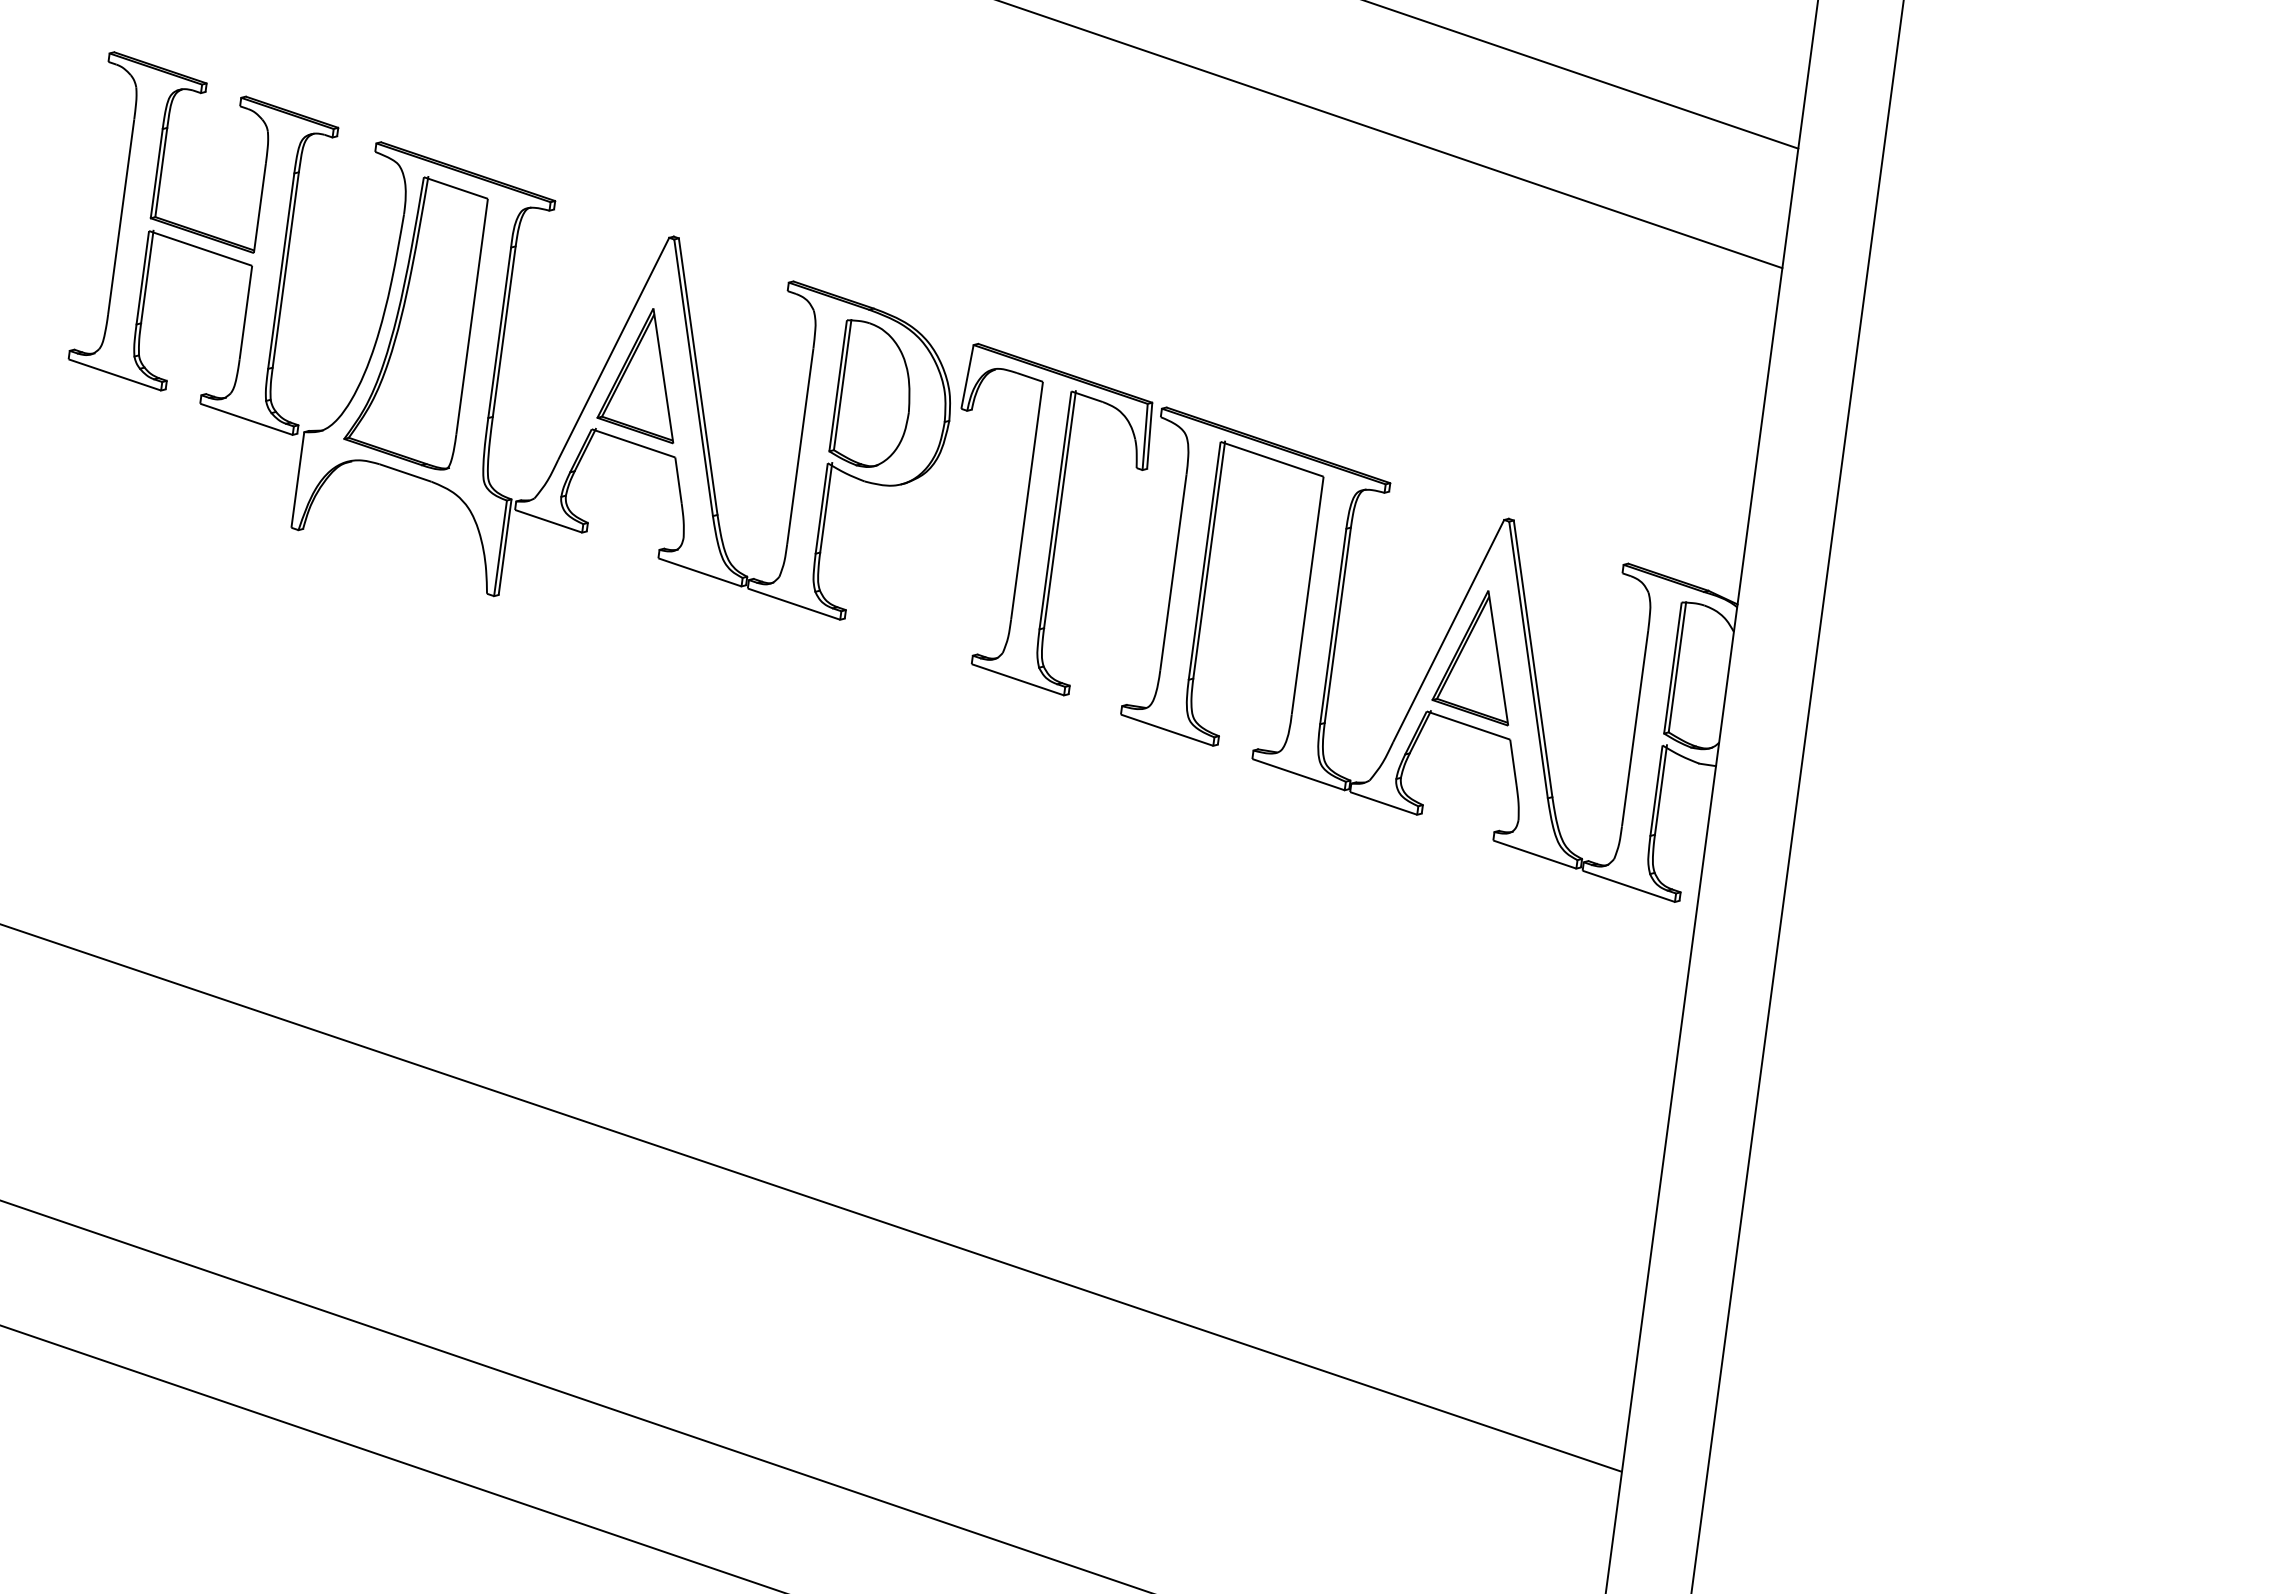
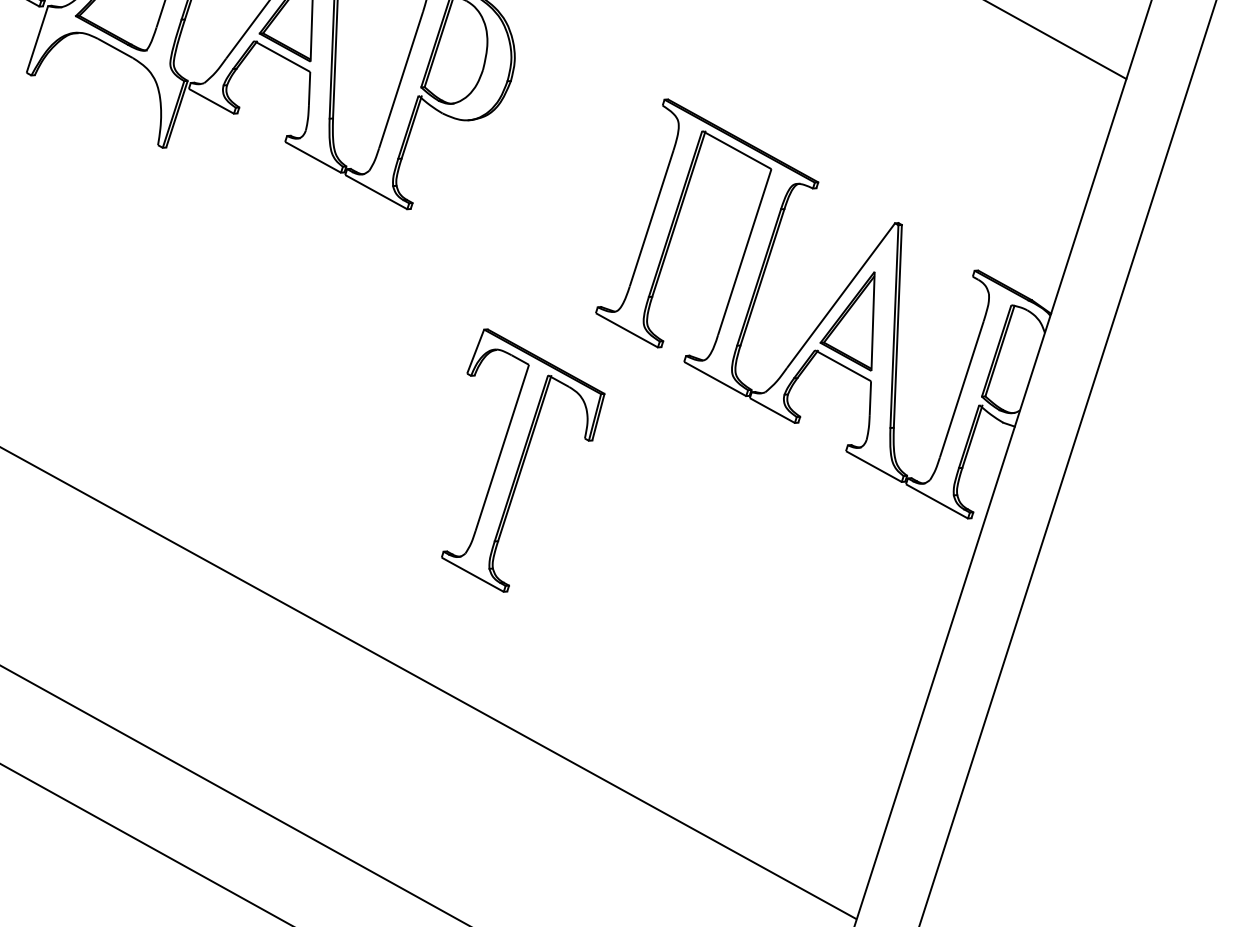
part: (1056, 519) -> (520, 465), moved

